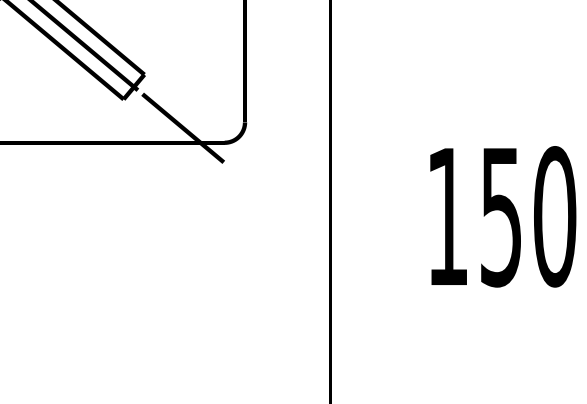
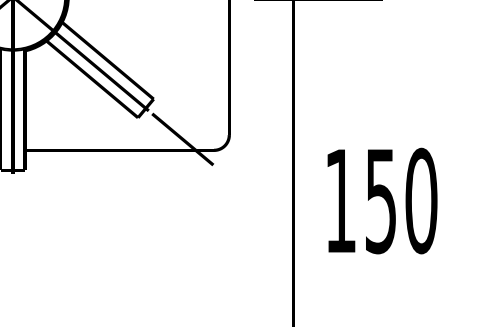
text: (503, 216) -> (382, 200), moved

